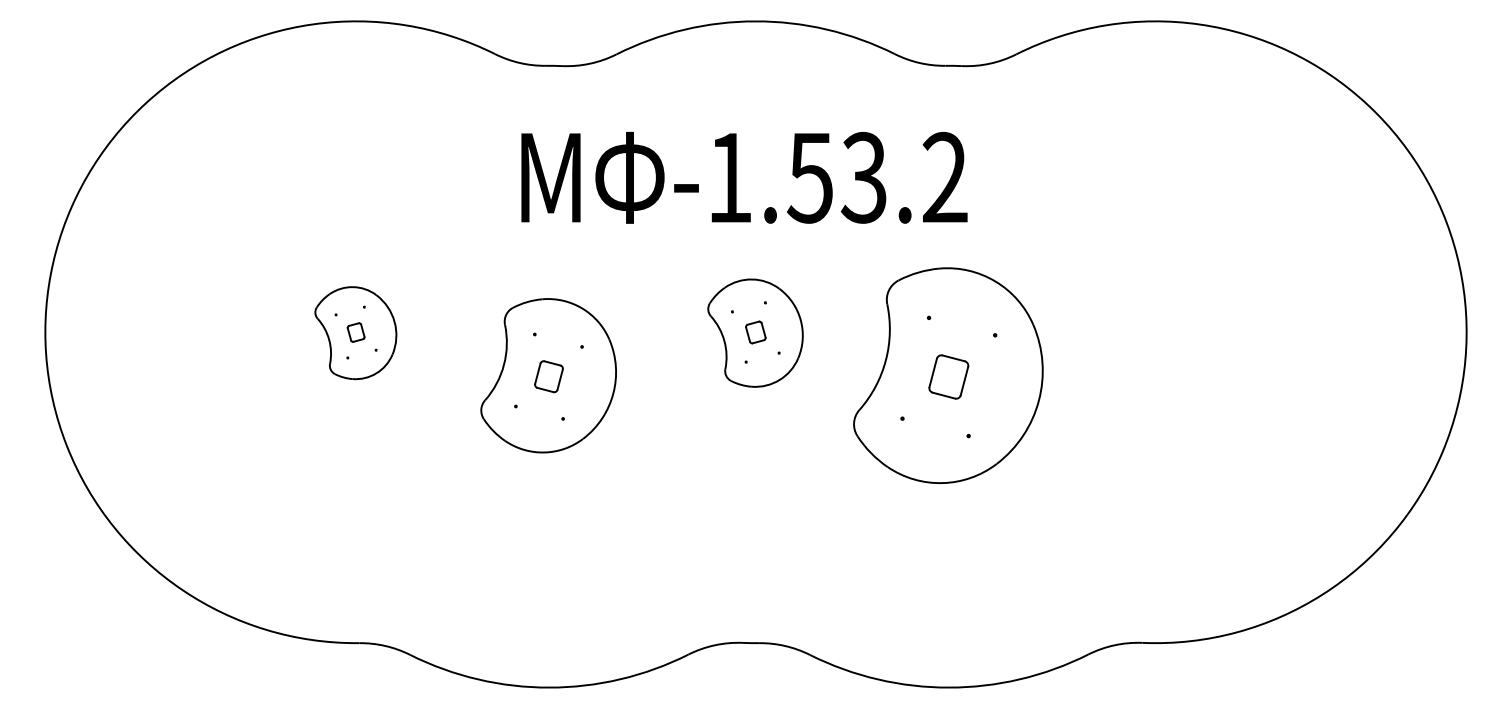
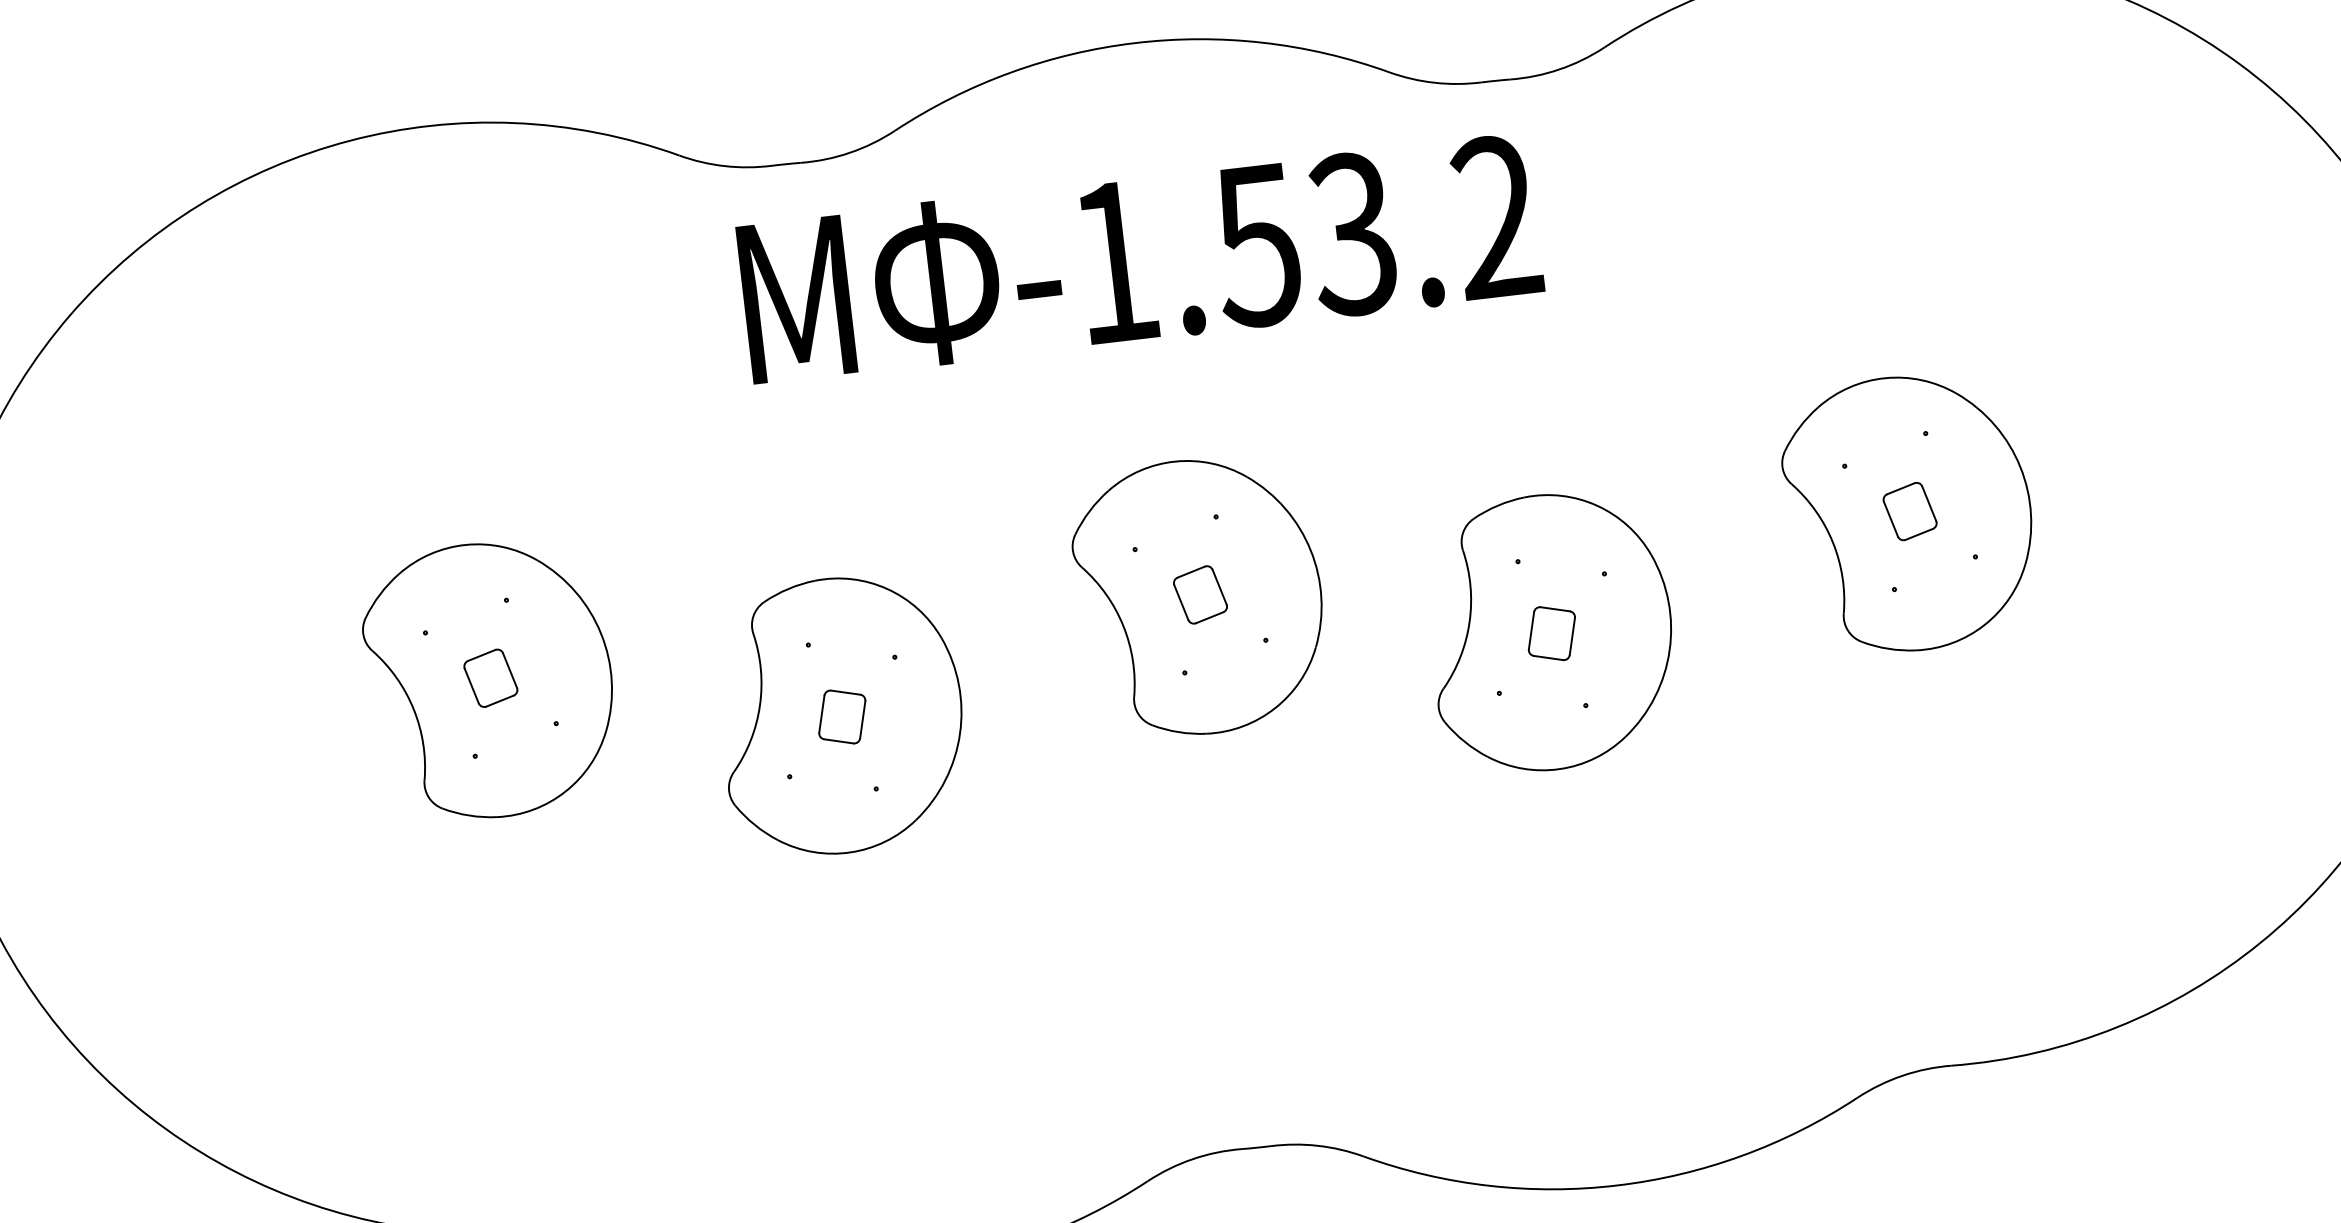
text: (744, 177) -> (1140, 258), moved
part: (355, 332) -> (489, 678), size x1.67
part: (755, 332) -> (1199, 595), size x1.43
part: (1154, 332) -> (1907, 512), added
part: (948, 375) -> (1551, 631), size x0.71

